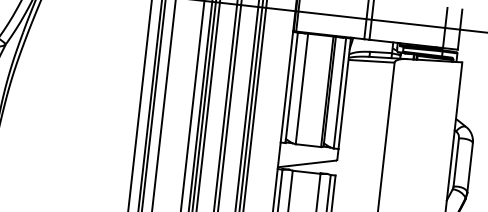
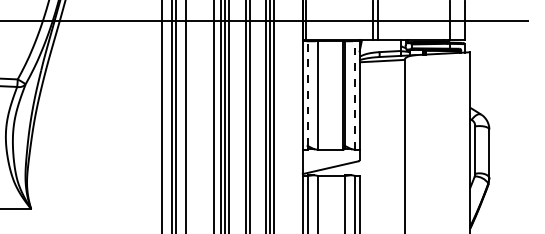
line: (291, 85) -> (307, 93), solid -> dashed
line: (339, 93) -> (354, 95), solid -> dashed

